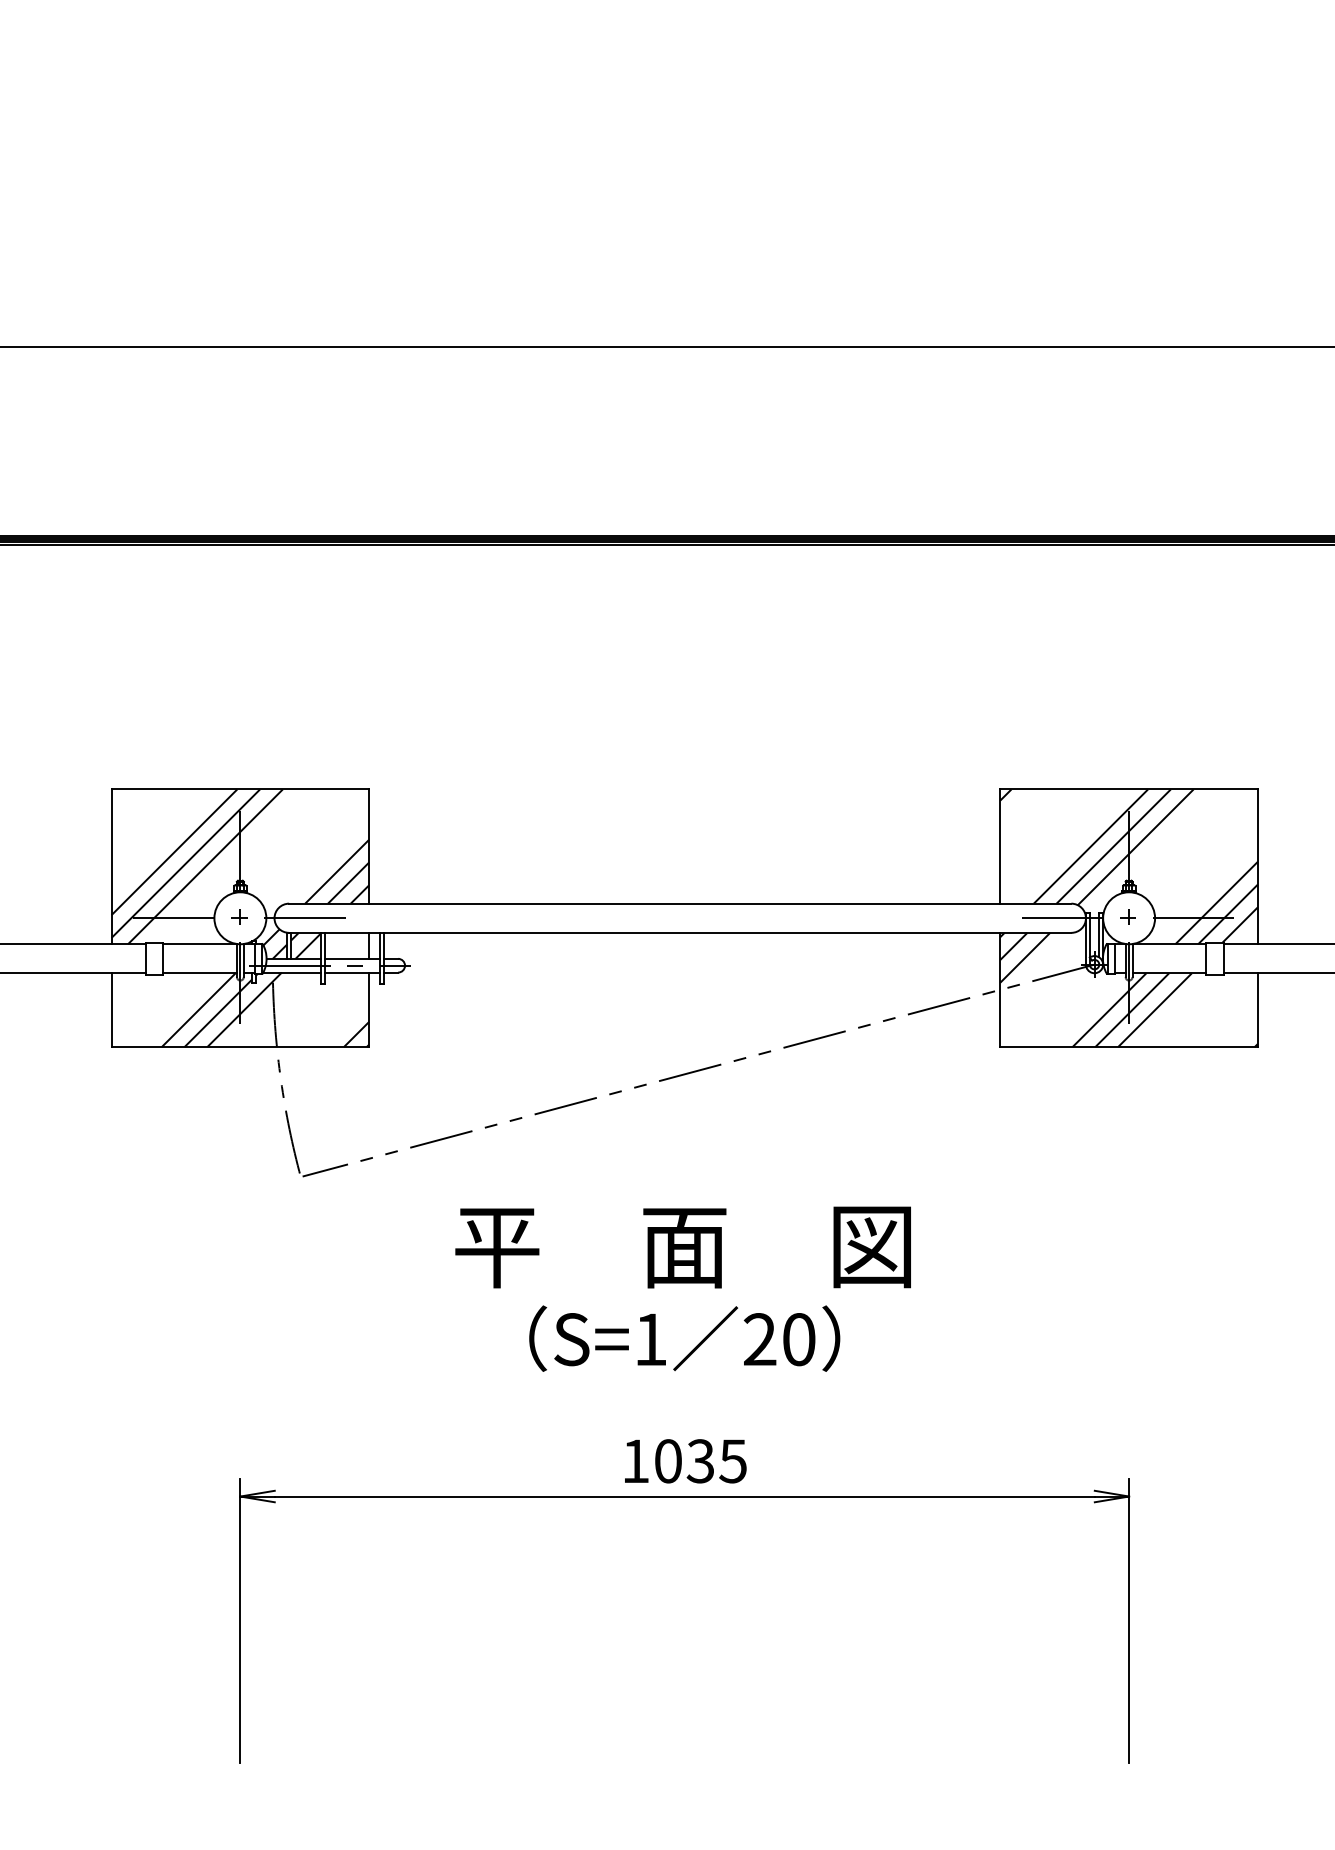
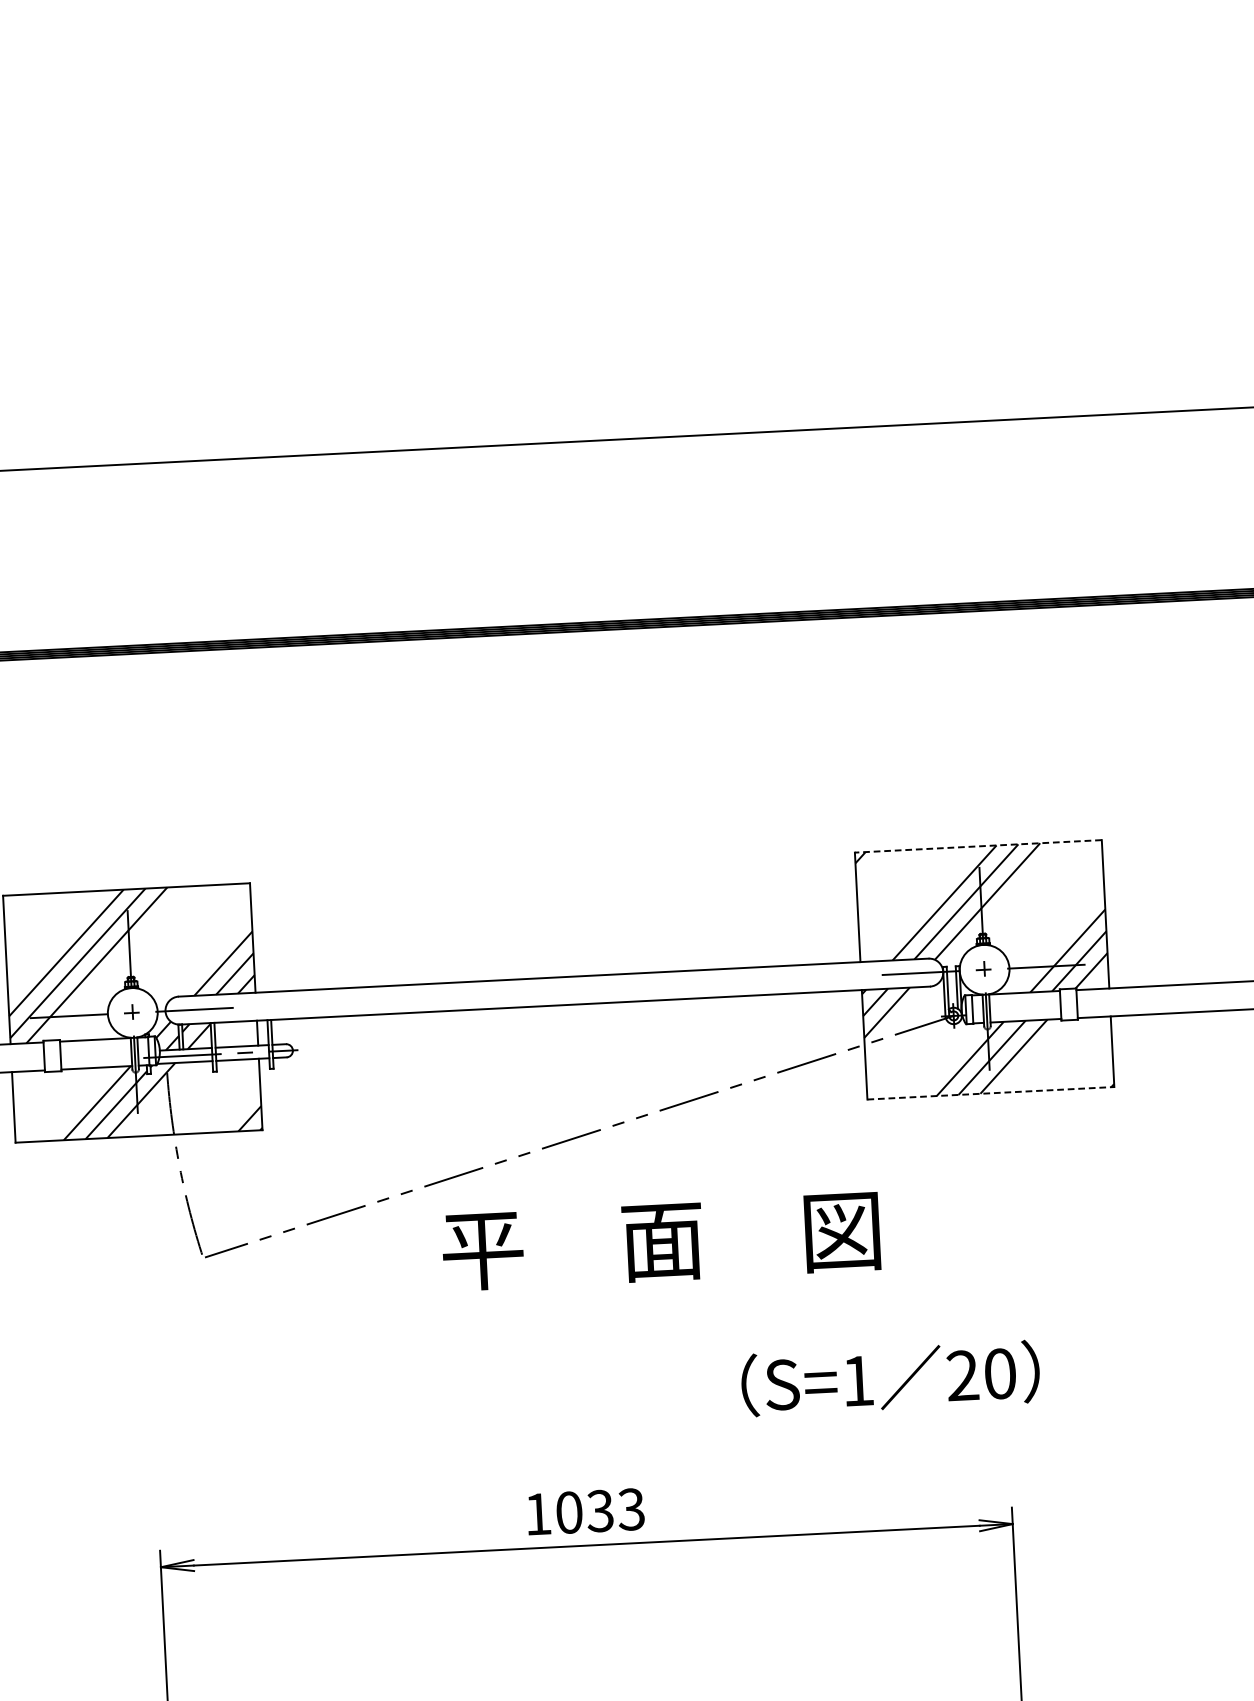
line: (1129, 789) -> (978, 846), solid -> dashed
line: (1129, 1047) -> (991, 1093), solid -> dashed
text: (682, 1247) -> (660, 1242), moved
text: (684, 1338) -> (890, 1378), moved
text: (732, 1461) -> (630, 1509), 1035 -> 1033

